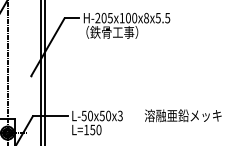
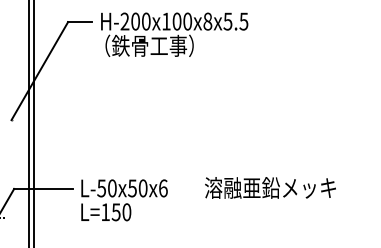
text: (109, 17) -> (144, 20), H-205x100x8x5.5 -> H-200x100x8x5.5
text: (119, 115) -> (161, 187), L-50x50x3 -> L-50x50x6

